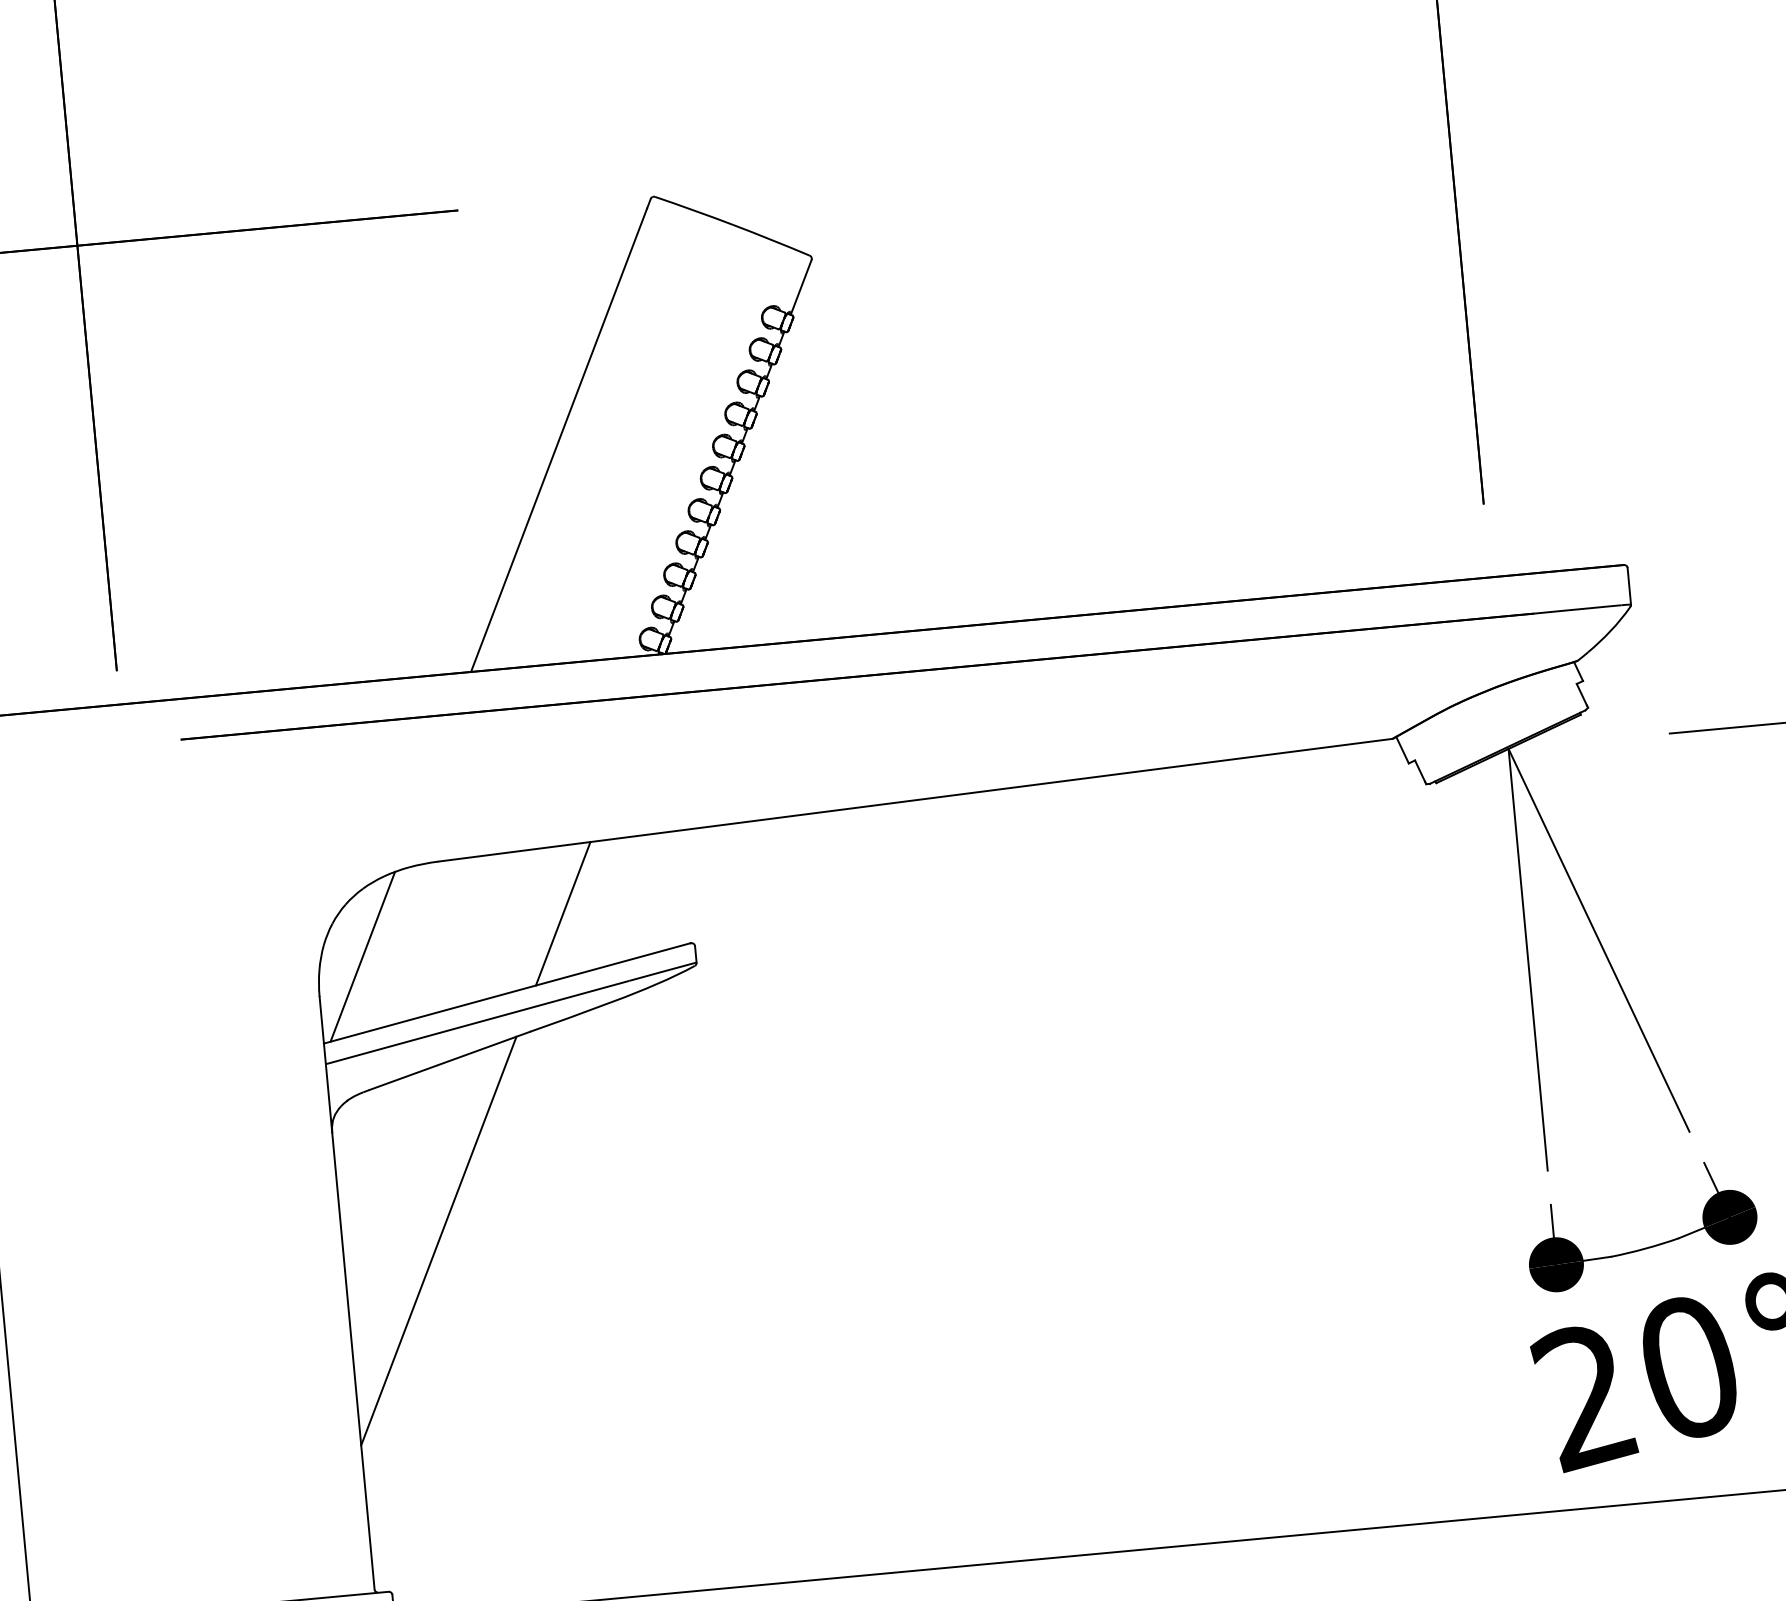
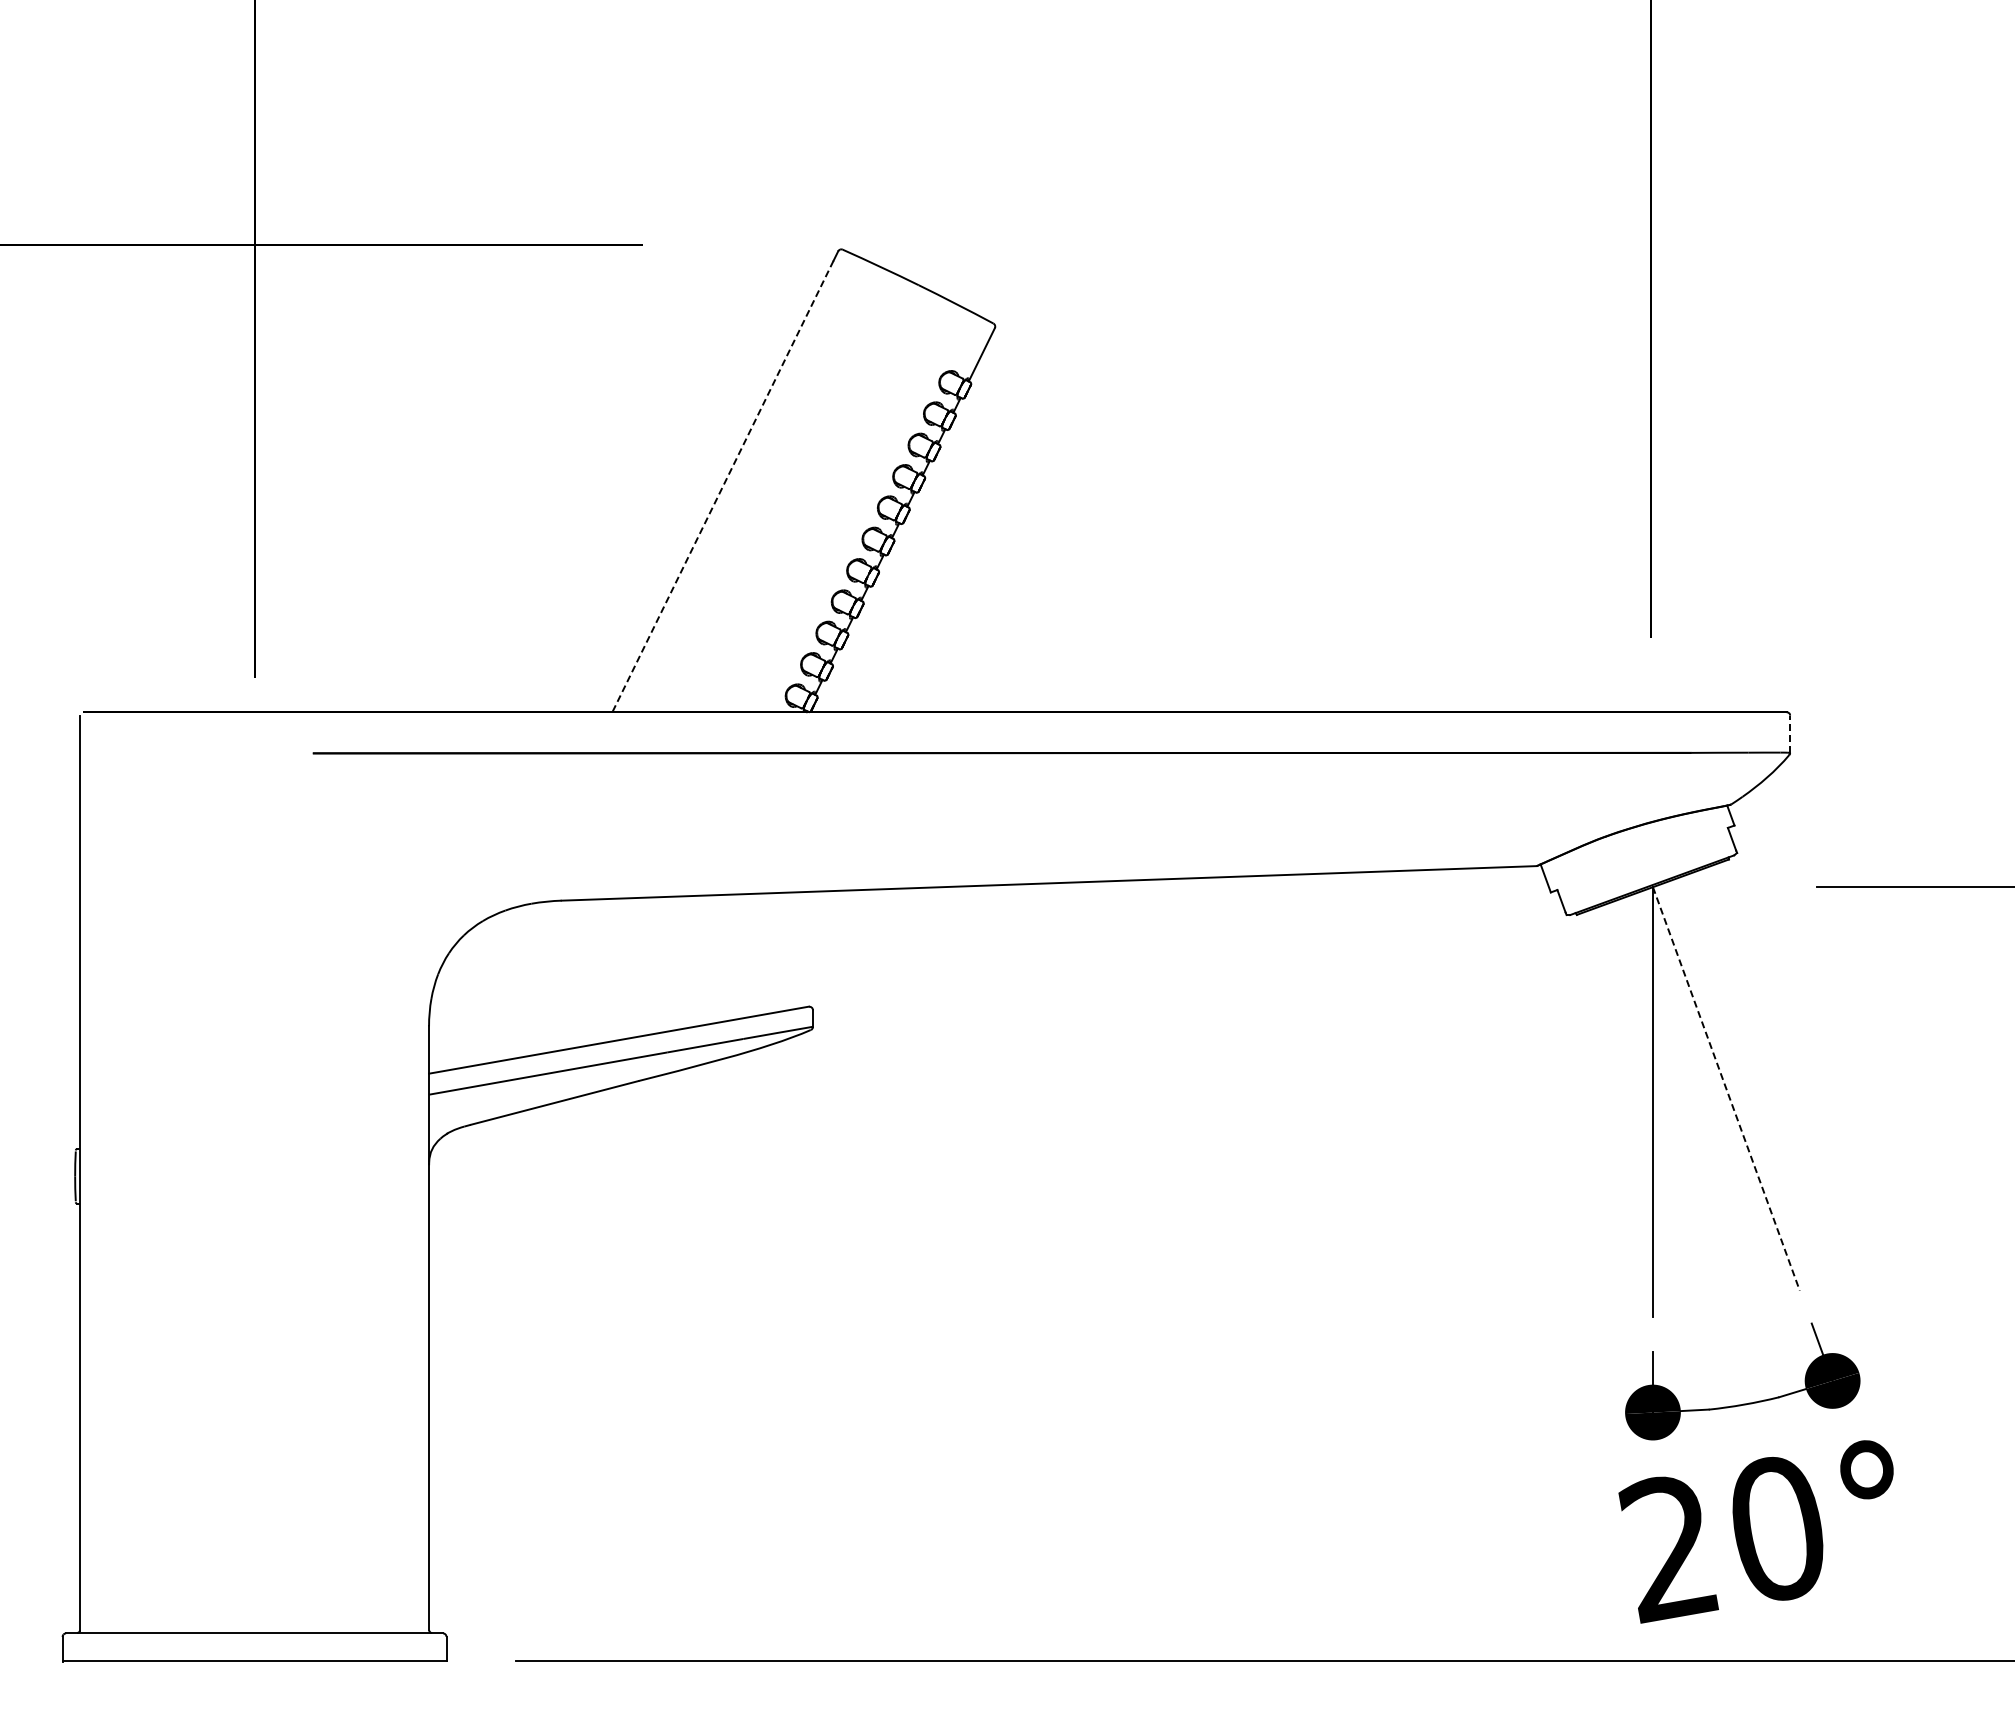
line: (558, 440) -> (722, 486), solid -> dashed
line: (1629, 586) -> (1790, 734), solid -> dashed
line: (562, 913) -> (682, 964), removed
line: (1599, 939) -> (1726, 1088), solid -> dashed
line: (362, 956) -> (476, 989), removed
line: (438, 1240) -> (526, 1283), removed

